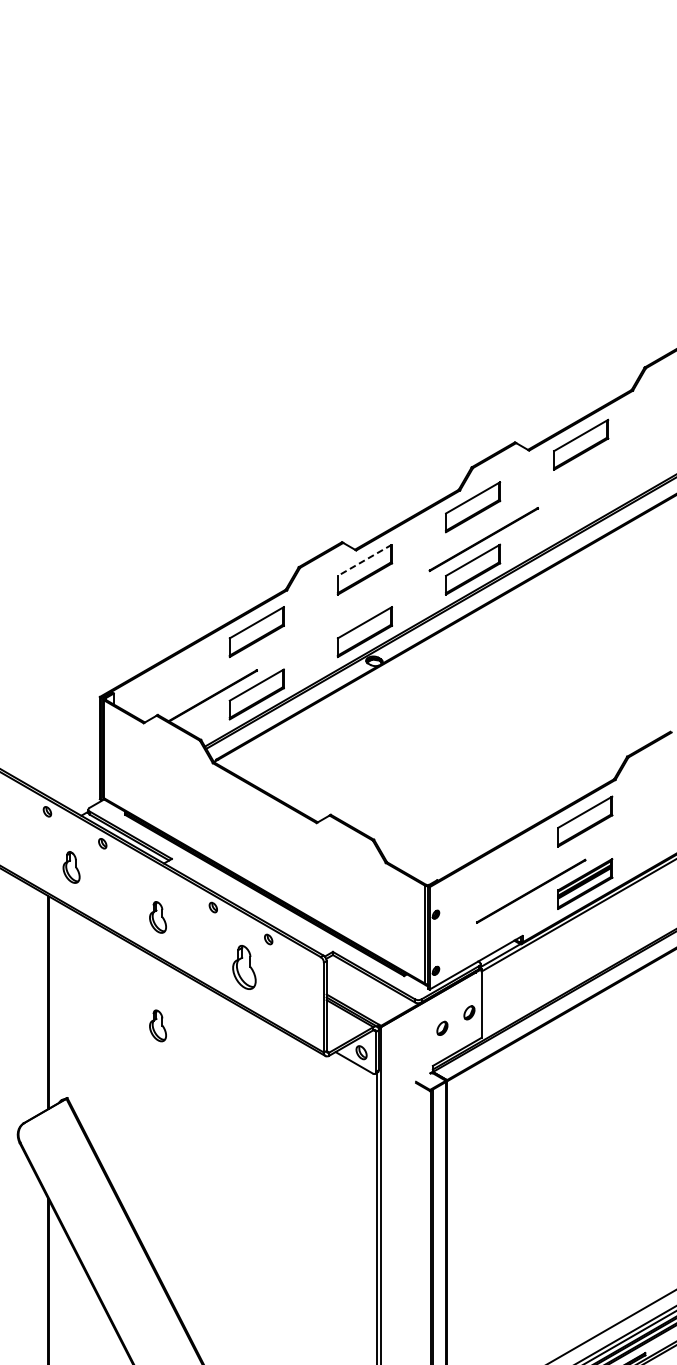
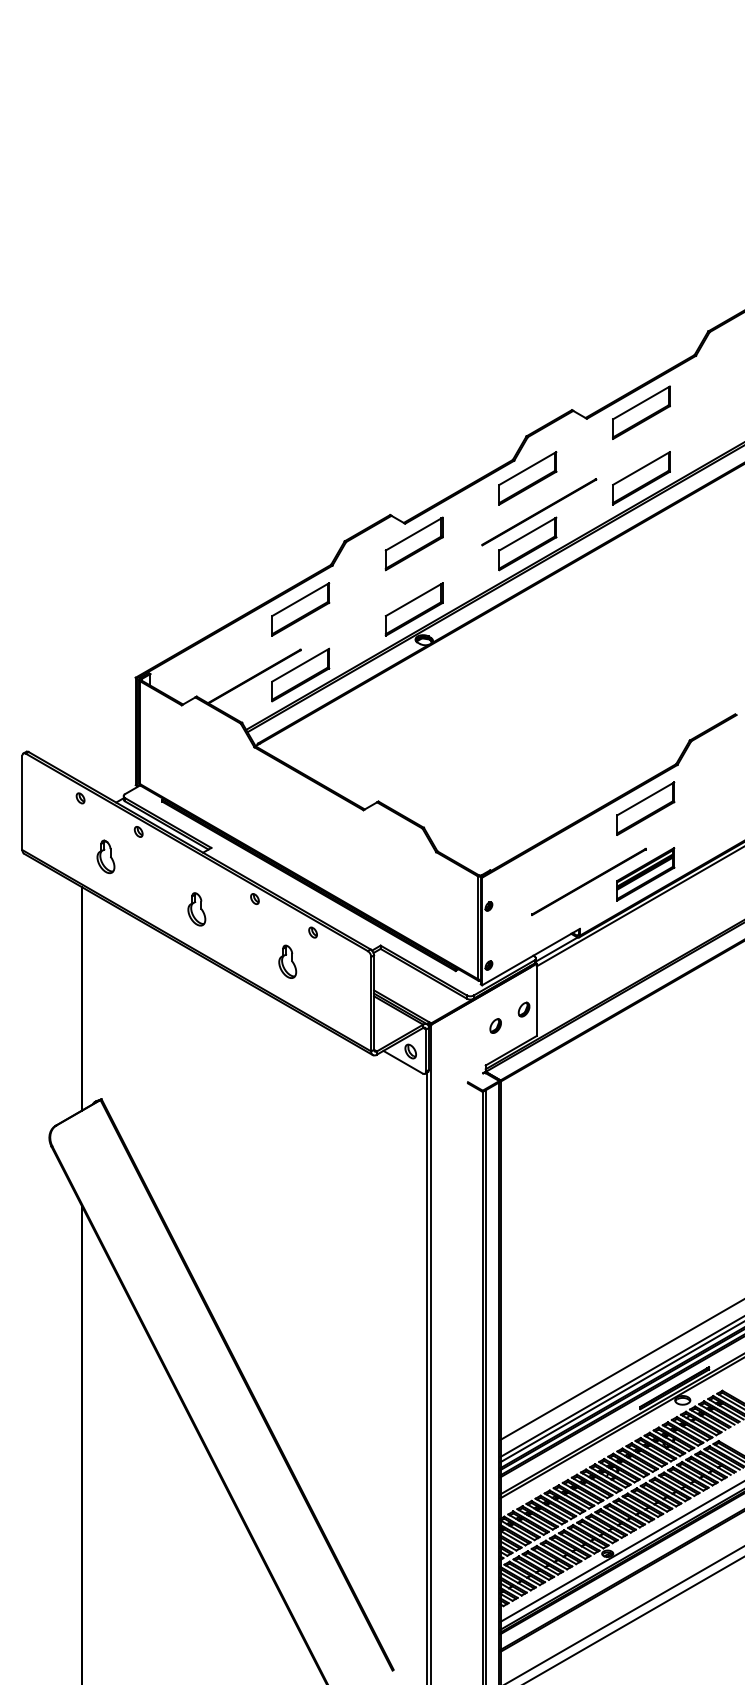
part: (581, 507) -> (641, 478), added
line: (365, 560) -> (414, 534), dashed -> solid
part: (244, 967) -> (287, 961), size x0.71
part: (157, 1026) -> (196, 1023), removed

